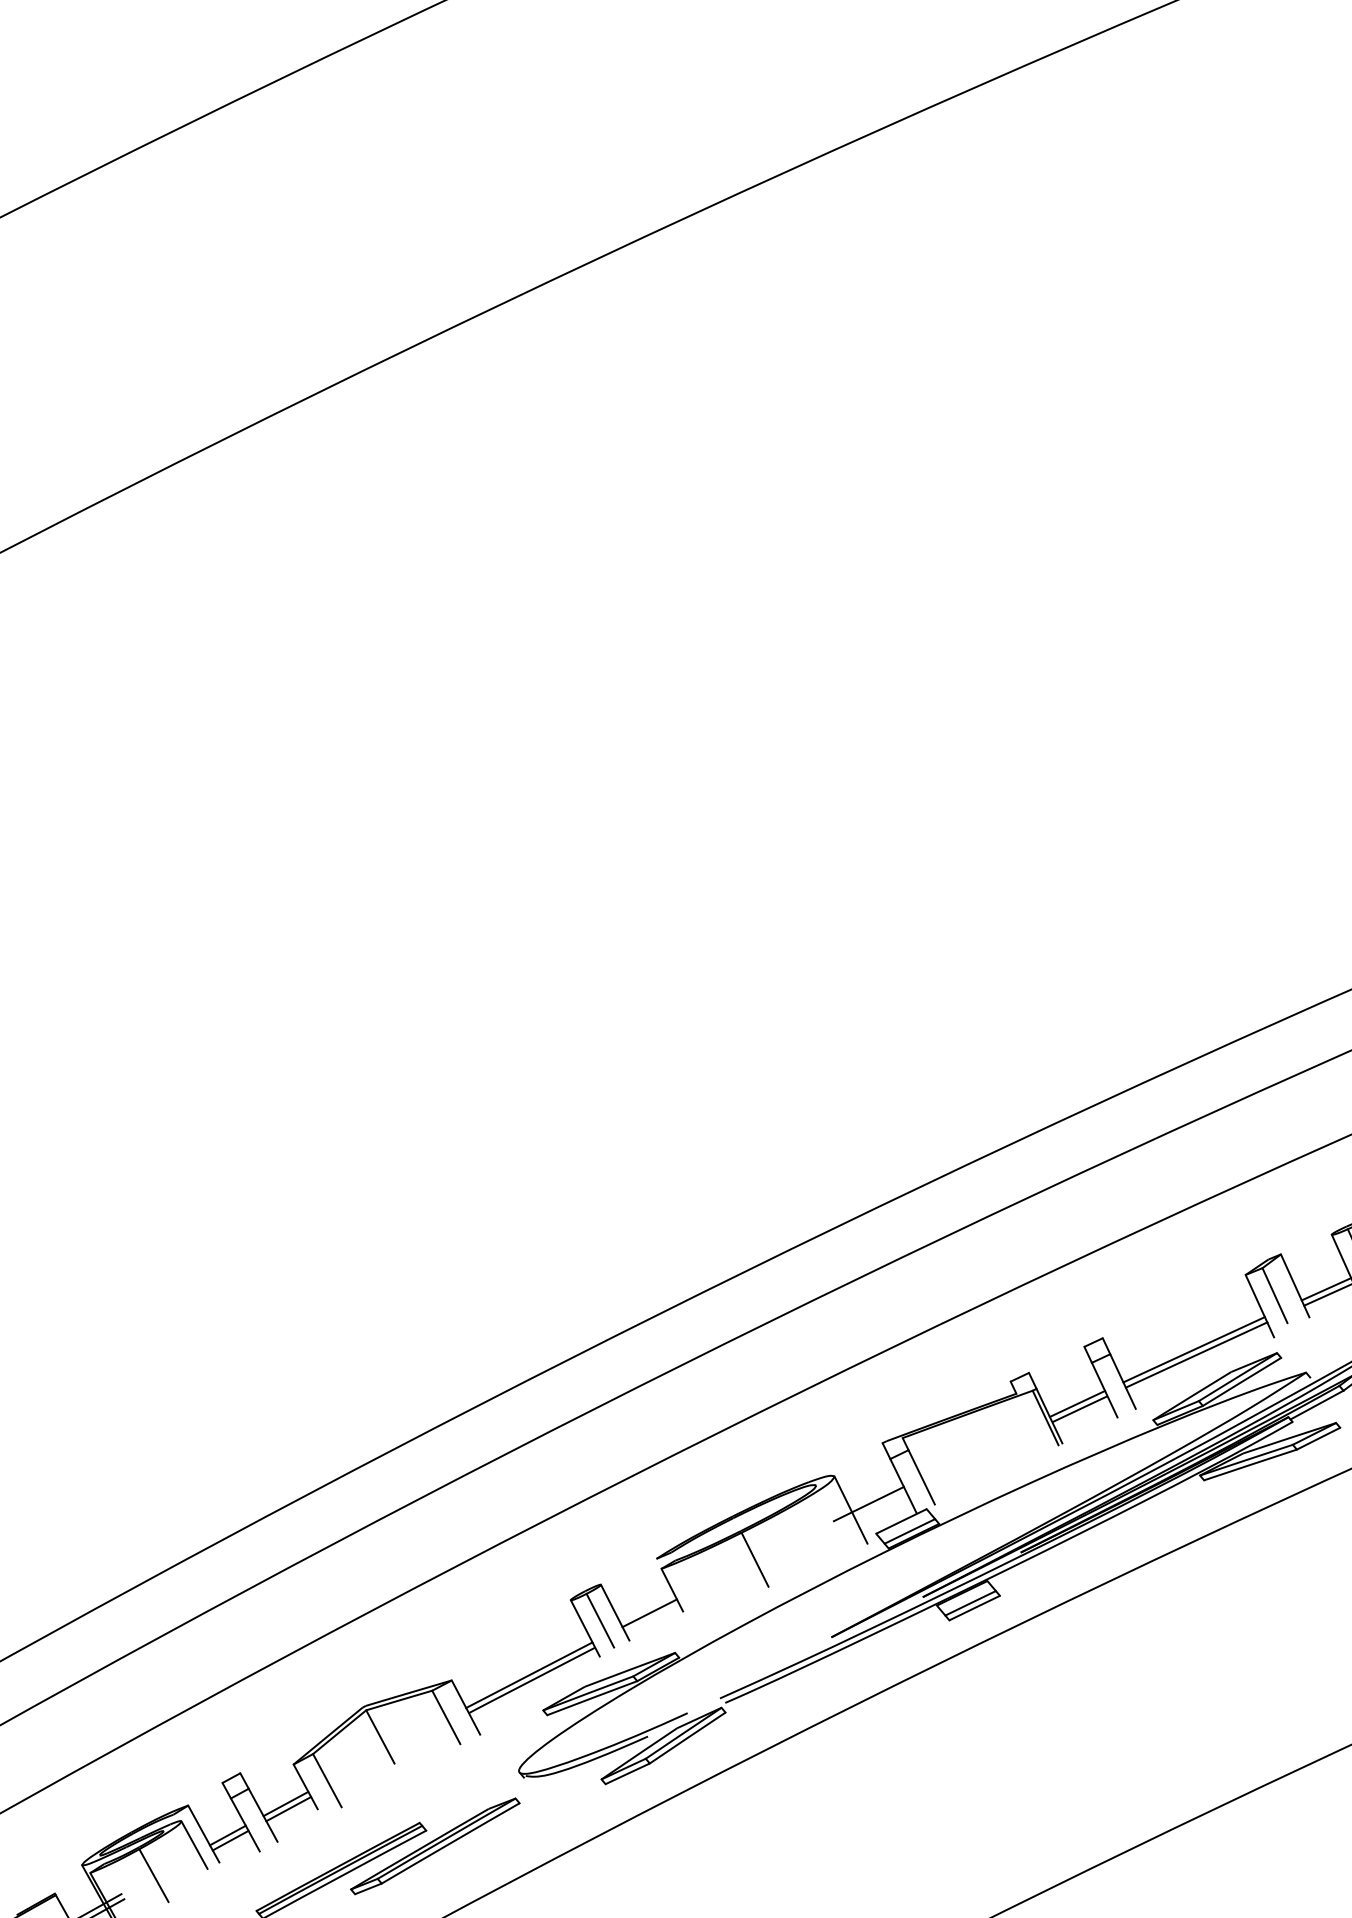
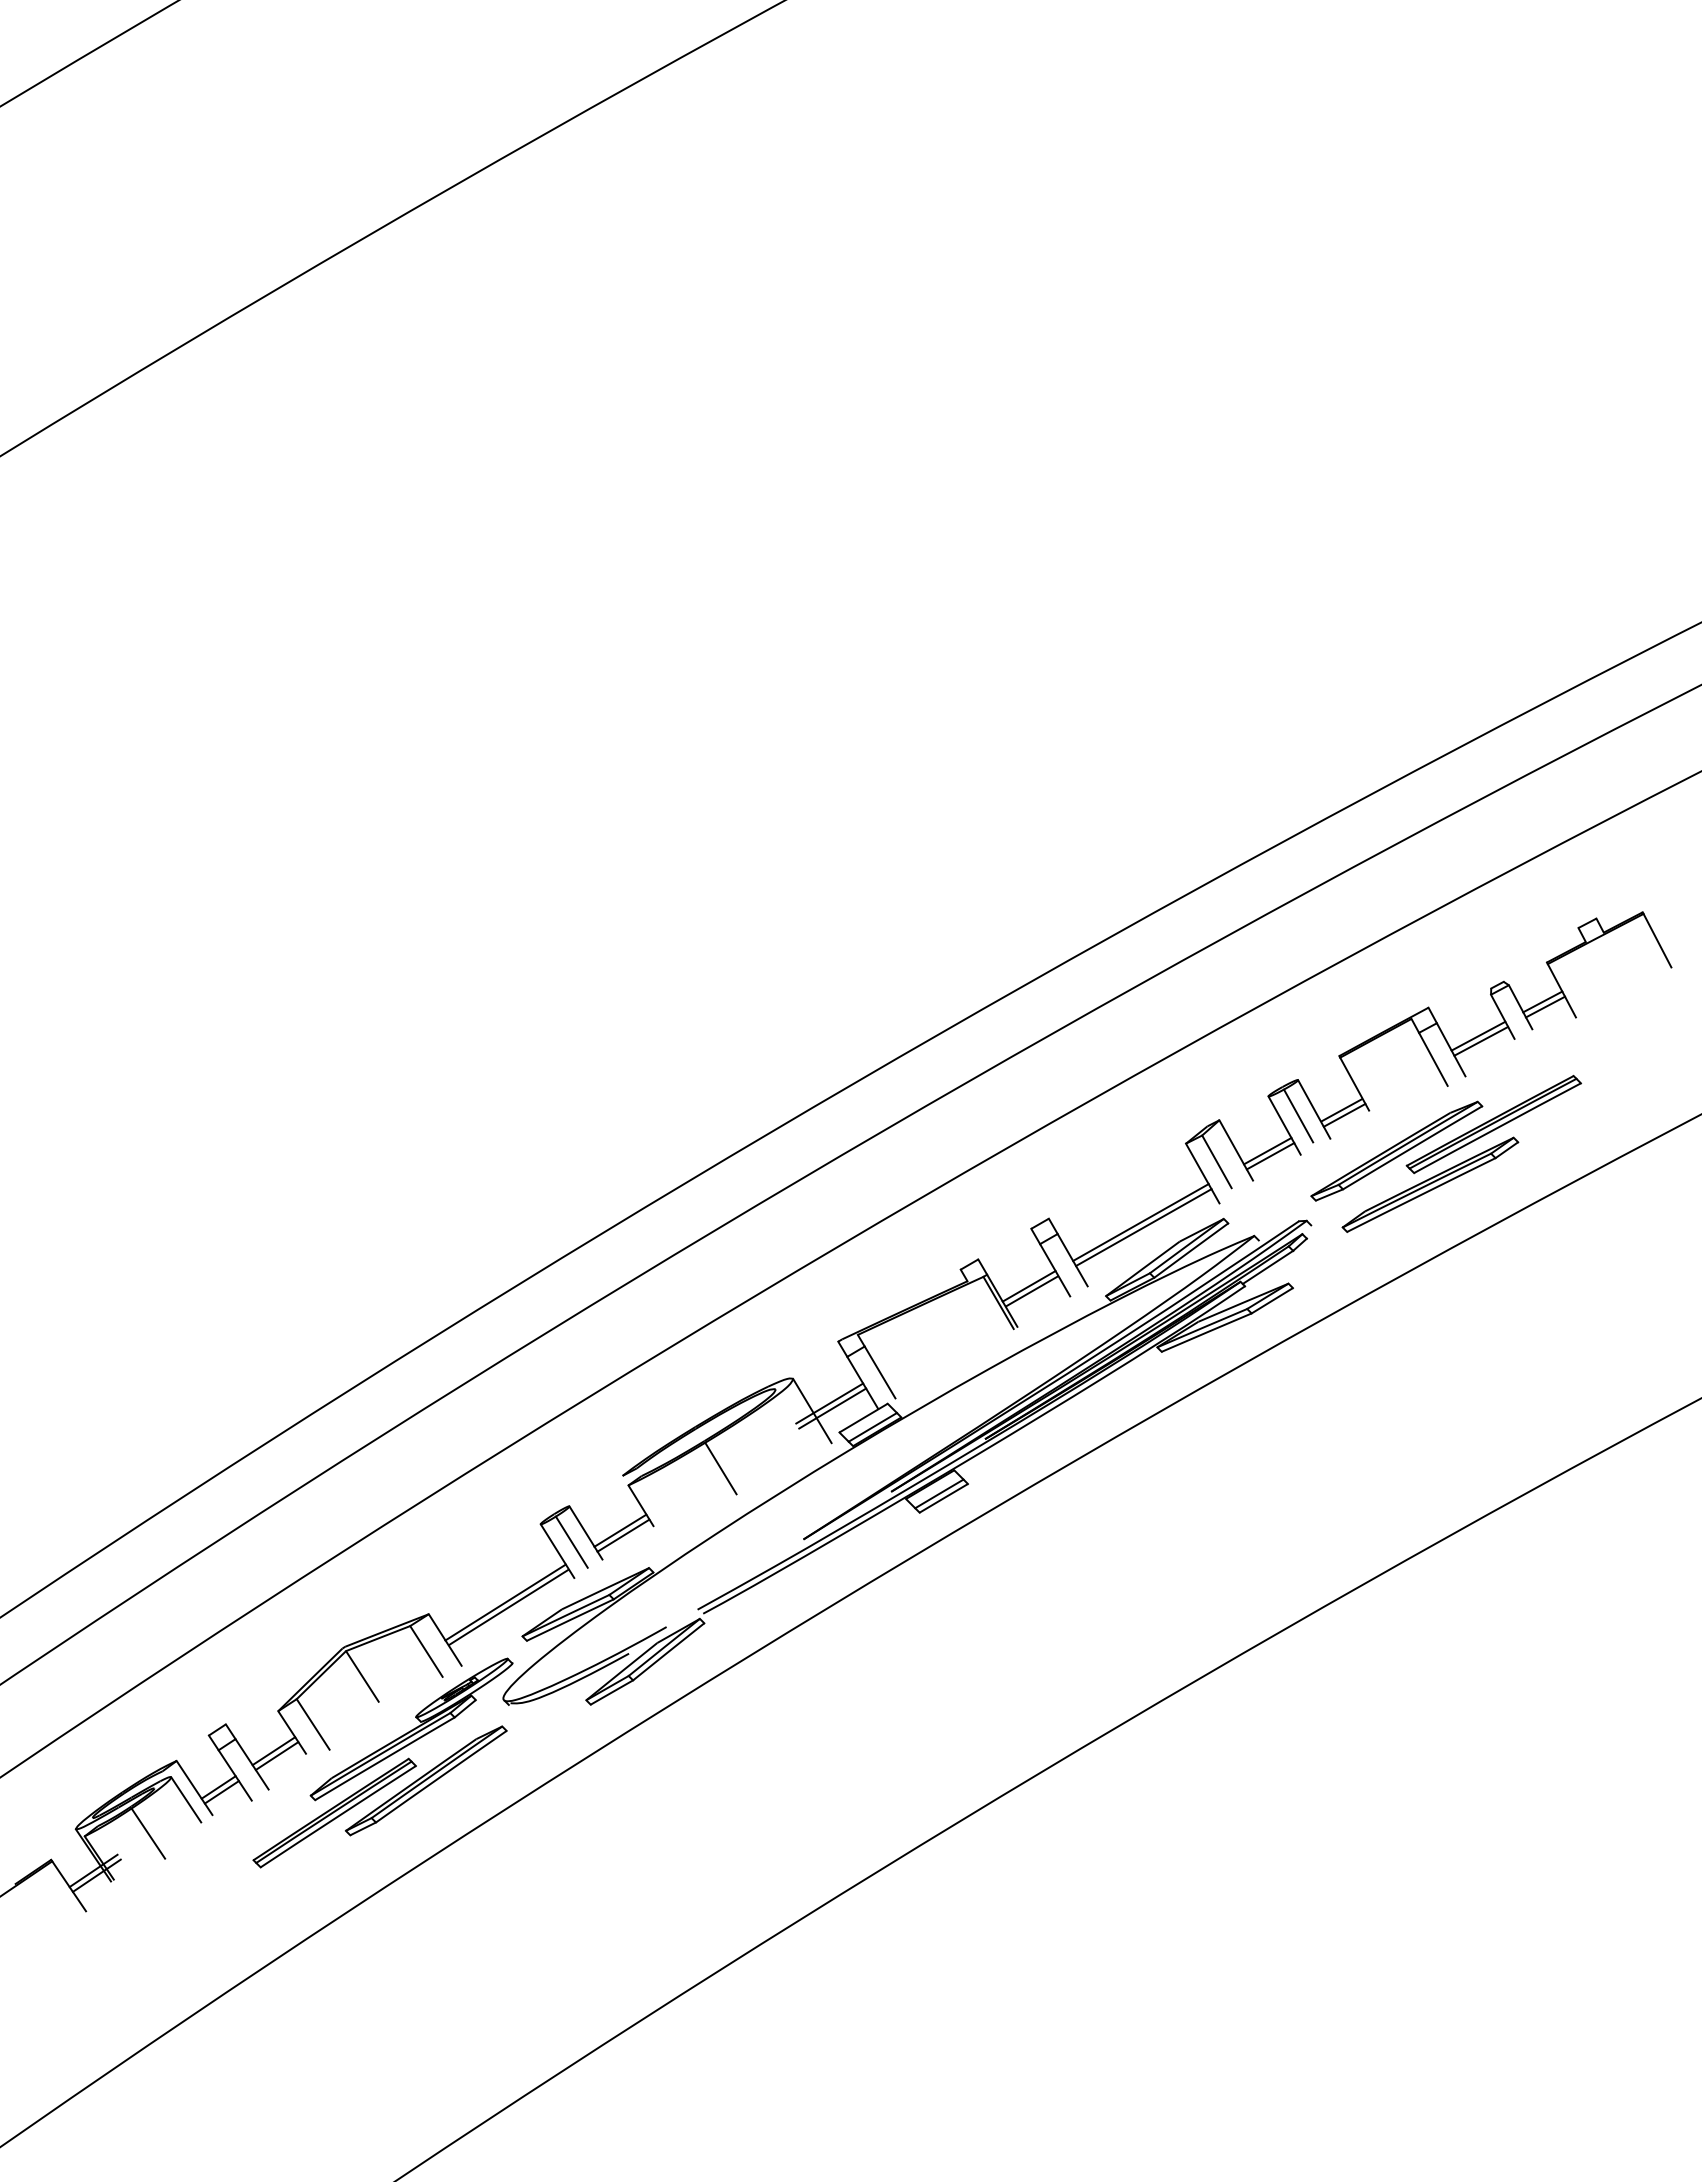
line: (871, 1509) -> (832, 1408), added
line: (652, 1618) -> (623, 1535), added
part: (424, 1793) -> (411, 1729), added

